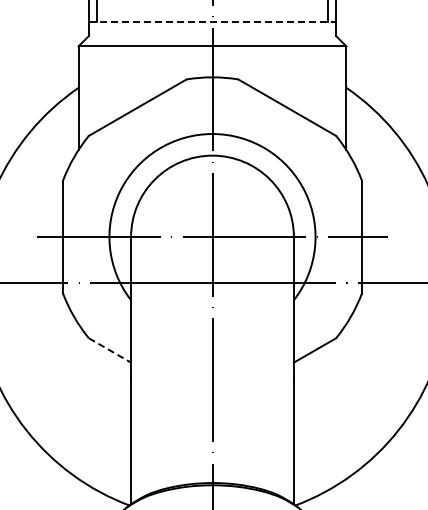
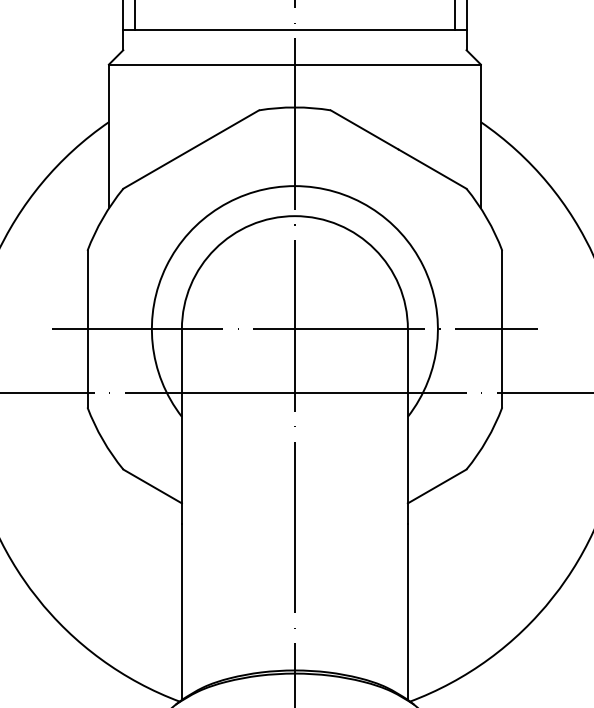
line: (212, 21) -> (294, 29), dashed -> solid
line: (110, 350) -> (153, 486), dashed -> solid

